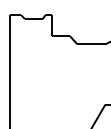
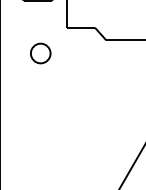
part: (35, 52) -> (40, 53), added

